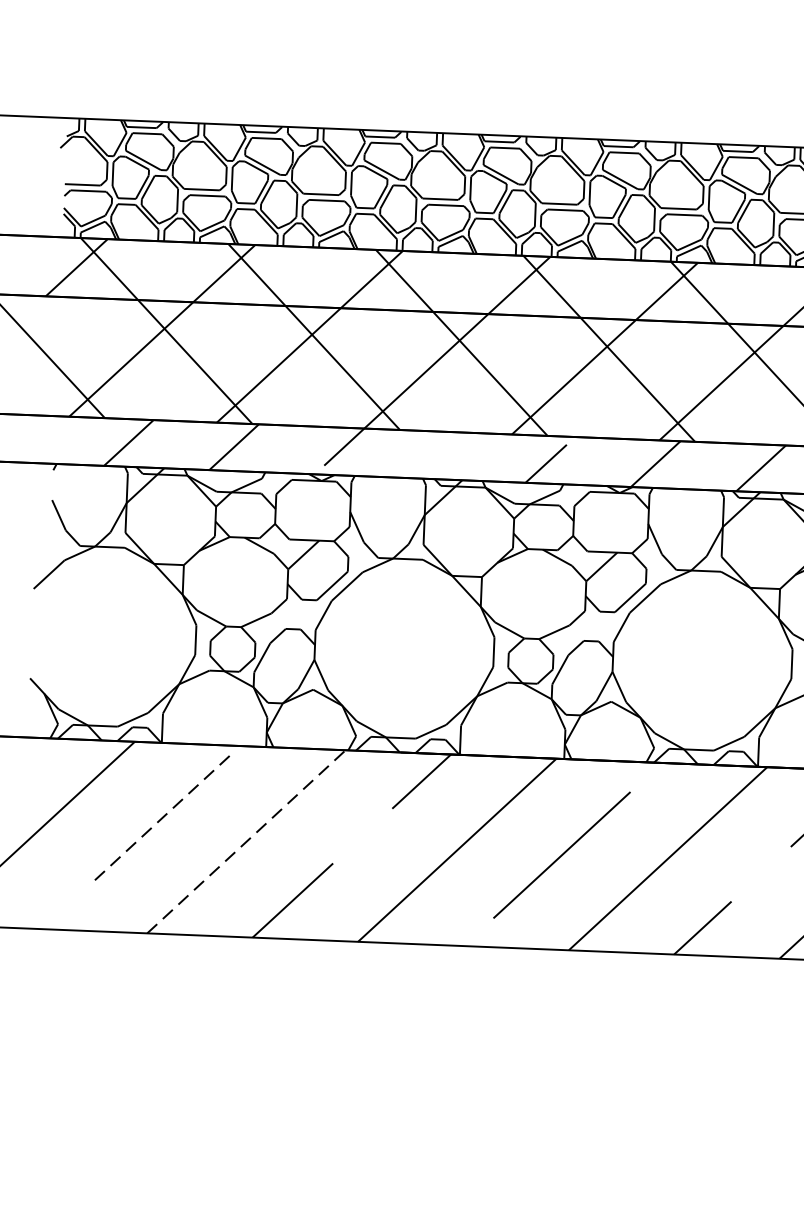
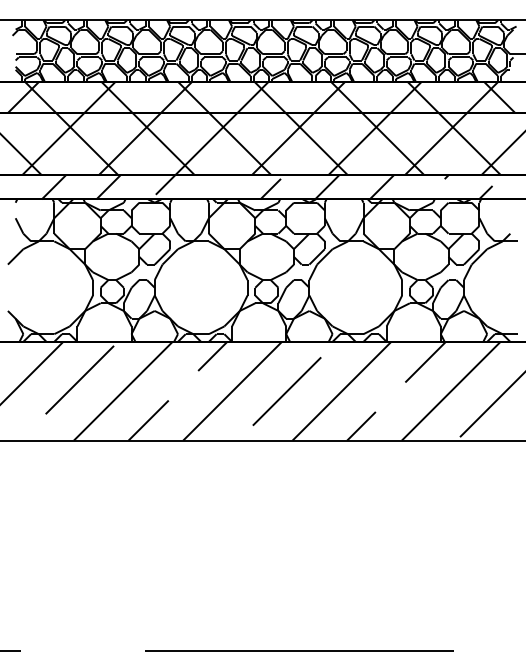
line: (164, 816) -> (80, 379), dashed -> solid
line: (246, 842) -> (123, 391), dashed -> solid

